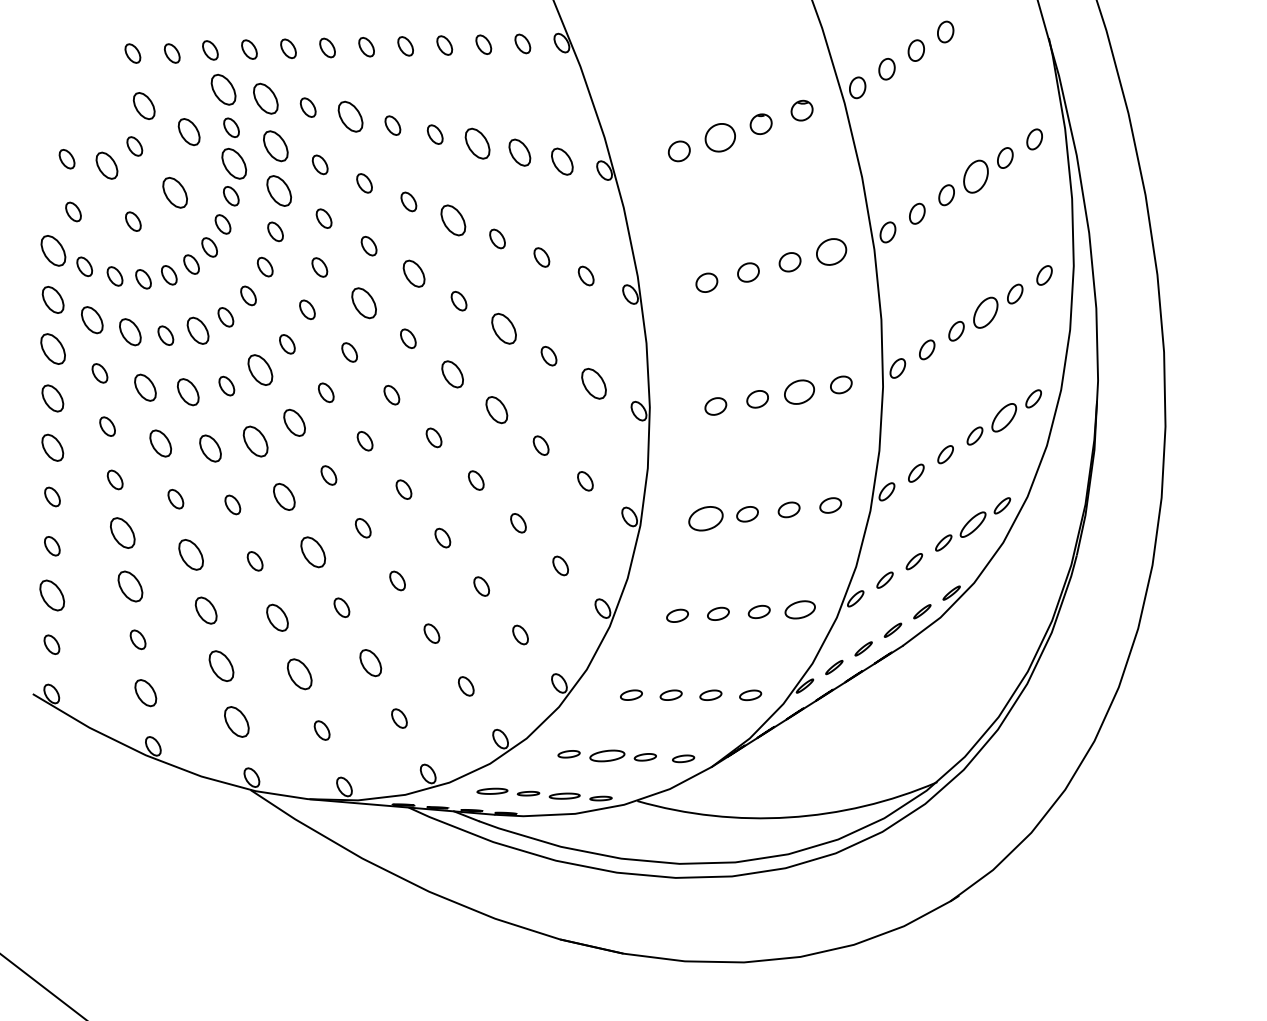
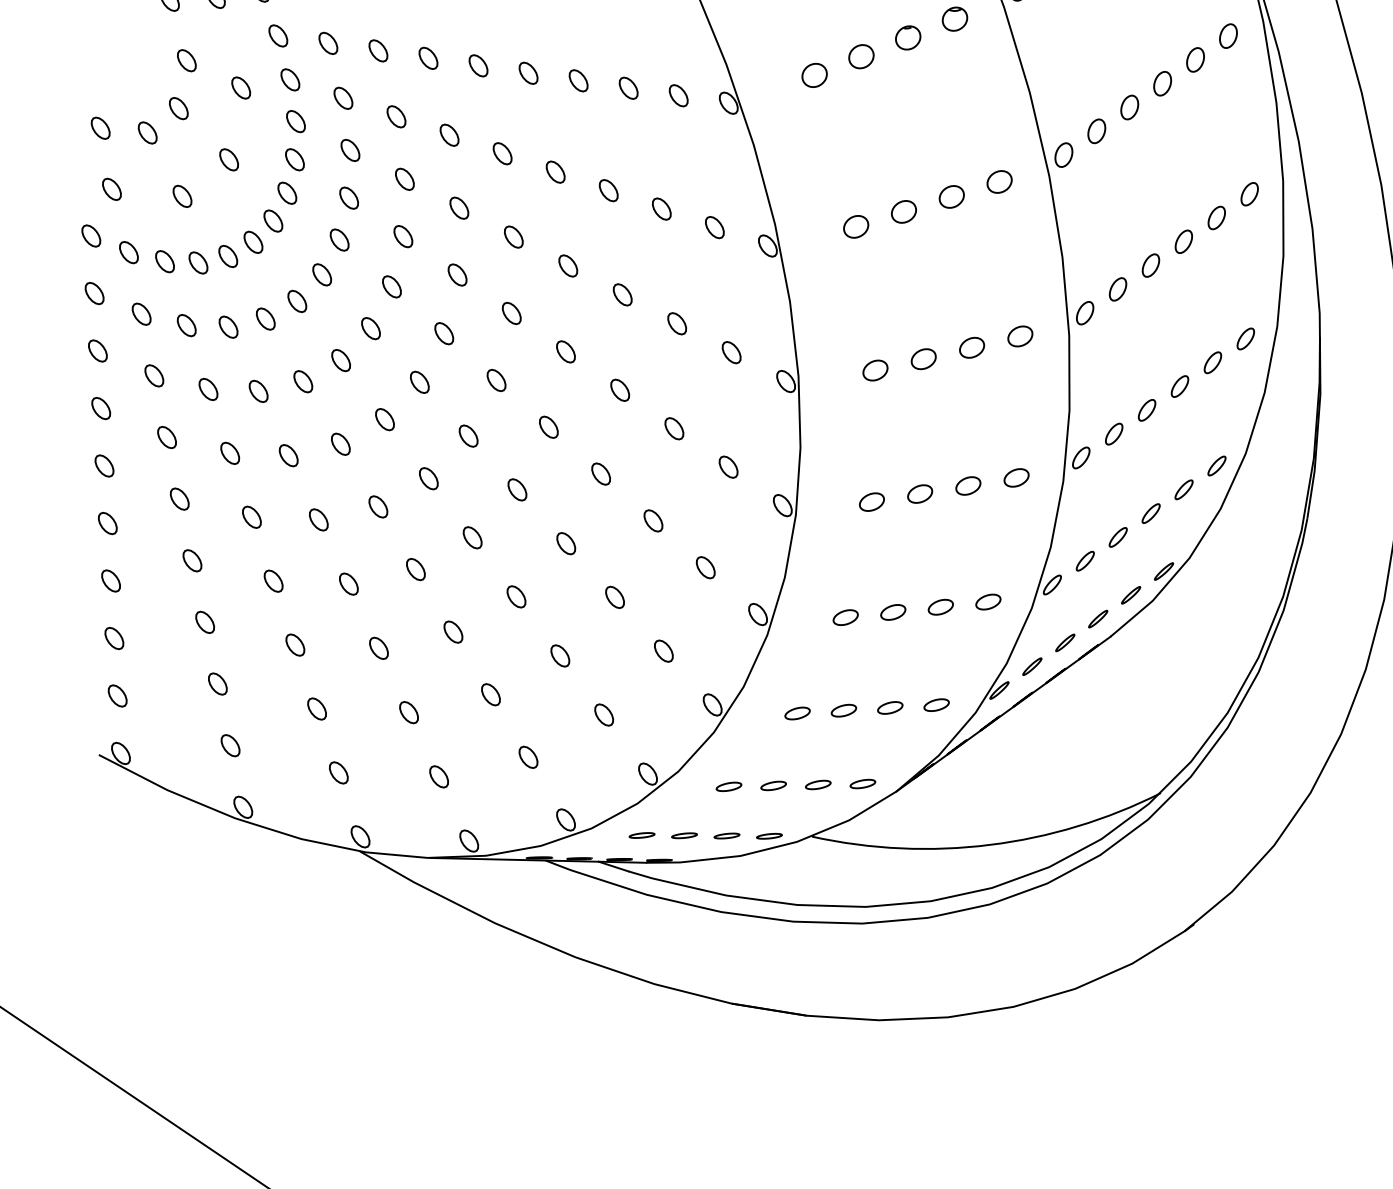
part: (223, 89) -> (278, 35), size x0.62
part: (265, 98) -> (327, 43), size x0.62
part: (143, 105) -> (186, 60), size x0.71
part: (350, 116) -> (428, 58), size x0.62
part: (188, 132) -> (240, 88), size x0.71
part: (719, 137) -> (860, 56), size x0.71
part: (477, 143) -> (578, 80), size x0.62
part: (275, 146) -> (343, 98), size x0.62
part: (519, 152) -> (628, 88), size x0.71
part: (561, 161) -> (677, 95), size x0.71
part: (233, 163) -> (295, 121), size x0.62
part: (106, 165) -> (147, 132), size x0.71
part: (975, 176) -> (1162, 83), size x0.62
part: (278, 191) -> (349, 150), size x0.62
part: (174, 192) -> (228, 159), size x0.62
part: (452, 220) -> (554, 172), size x0.62
part: (53, 250) -> (91, 235), size x0.62
part: (831, 251) -> (999, 181), size x0.71
part: (413, 273) -> (513, 236), size x0.71
part: (53, 299) -> (94, 292), size x0.71
part: (363, 302) -> (456, 274), size x0.62
part: (985, 312) -> (1183, 241), size x0.62
part: (92, 319) -> (141, 313), size x0.71
part: (503, 328) -> (622, 294), size x0.62
part: (197, 330) -> (265, 318), size x0.71
part: (129, 331) -> (185, 324), size x0.71
part: (52, 349) -> (97, 351), size x0.62
part: (259, 369) -> (340, 359), size x0.62
part: (452, 374) -> (565, 352), size x0.71
part: (593, 383) -> (731, 352), size x0.62
part: (145, 387) -> (208, 389), size x0.71
part: (187, 391) -> (257, 390), size x0.71
part: (799, 391) -> (972, 347), size x0.71
part: (52, 398) -> (100, 408), size x0.71
part: (496, 409) -> (619, 389), size x0.71
part: (1004, 416) -> (1213, 361), size x0.62
part: (294, 422) -> (384, 419), size x0.71
part: (255, 441) -> (340, 444), size x0.62
part: (160, 443) -> (229, 453), size x0.71
part: (52, 447) -> (104, 465), size x0.71
part: (210, 448) -> (288, 455), size x0.71
part: (284, 496) -> (378, 506), size x0.71
part: (705, 518) -> (871, 502), size x0.62
part: (972, 523) -> (1183, 488), size x0.62
part: (122, 533) -> (192, 561), size x0.62
part: (312, 552) -> (415, 569), size x0.62
part: (190, 554) -> (272, 580), size x0.62
part: (130, 586) -> (205, 622), size x0.62
part: (51, 595) -> (113, 638), size x0.62
part: (206, 610) -> (295, 644), size x0.71
part: (799, 610) -> (987, 602), size x0.71
part: (277, 617) -> (378, 648), size x0.71
part: (370, 663) -> (490, 695), size x0.71
part: (221, 666) -> (317, 709), size x0.62
part: (299, 673) -> (408, 711), size x0.62
part: (145, 692) -> (230, 745), size x0.71
part: (236, 721) -> (338, 772), size x0.62
part: (606, 755) -> (772, 785), size x0.62
part: (491, 790) -> (641, 834), size x0.71
part: (564, 795) -> (726, 835), size x0.71

